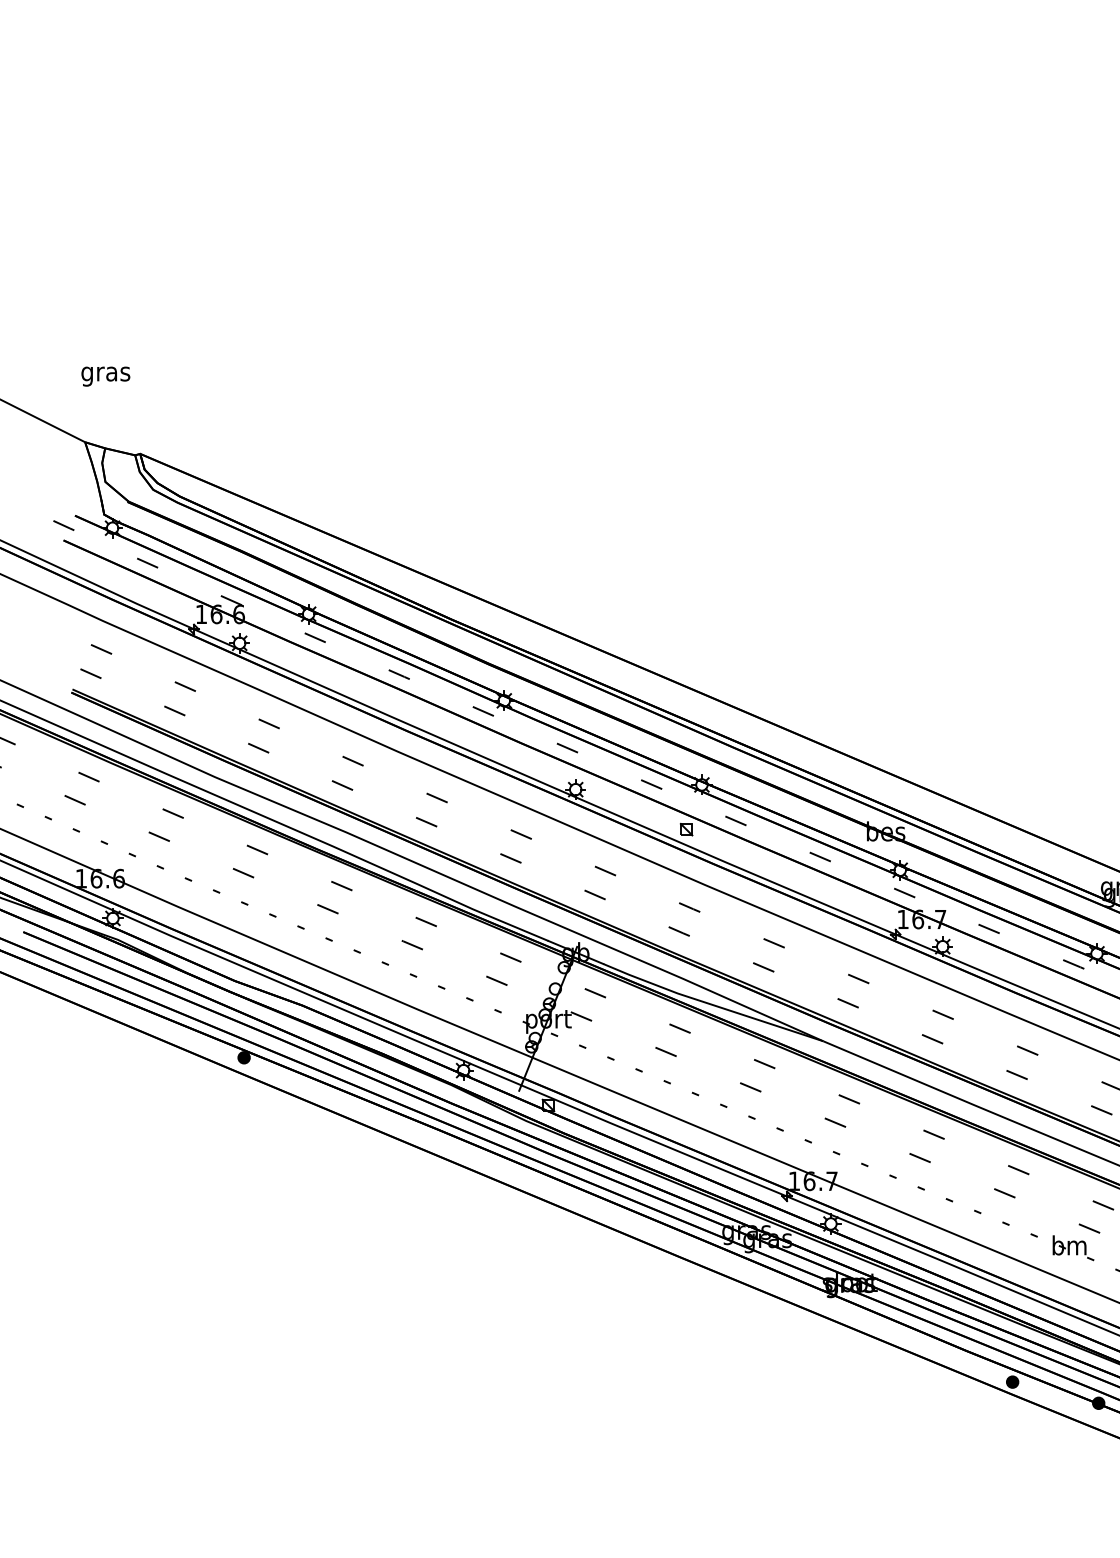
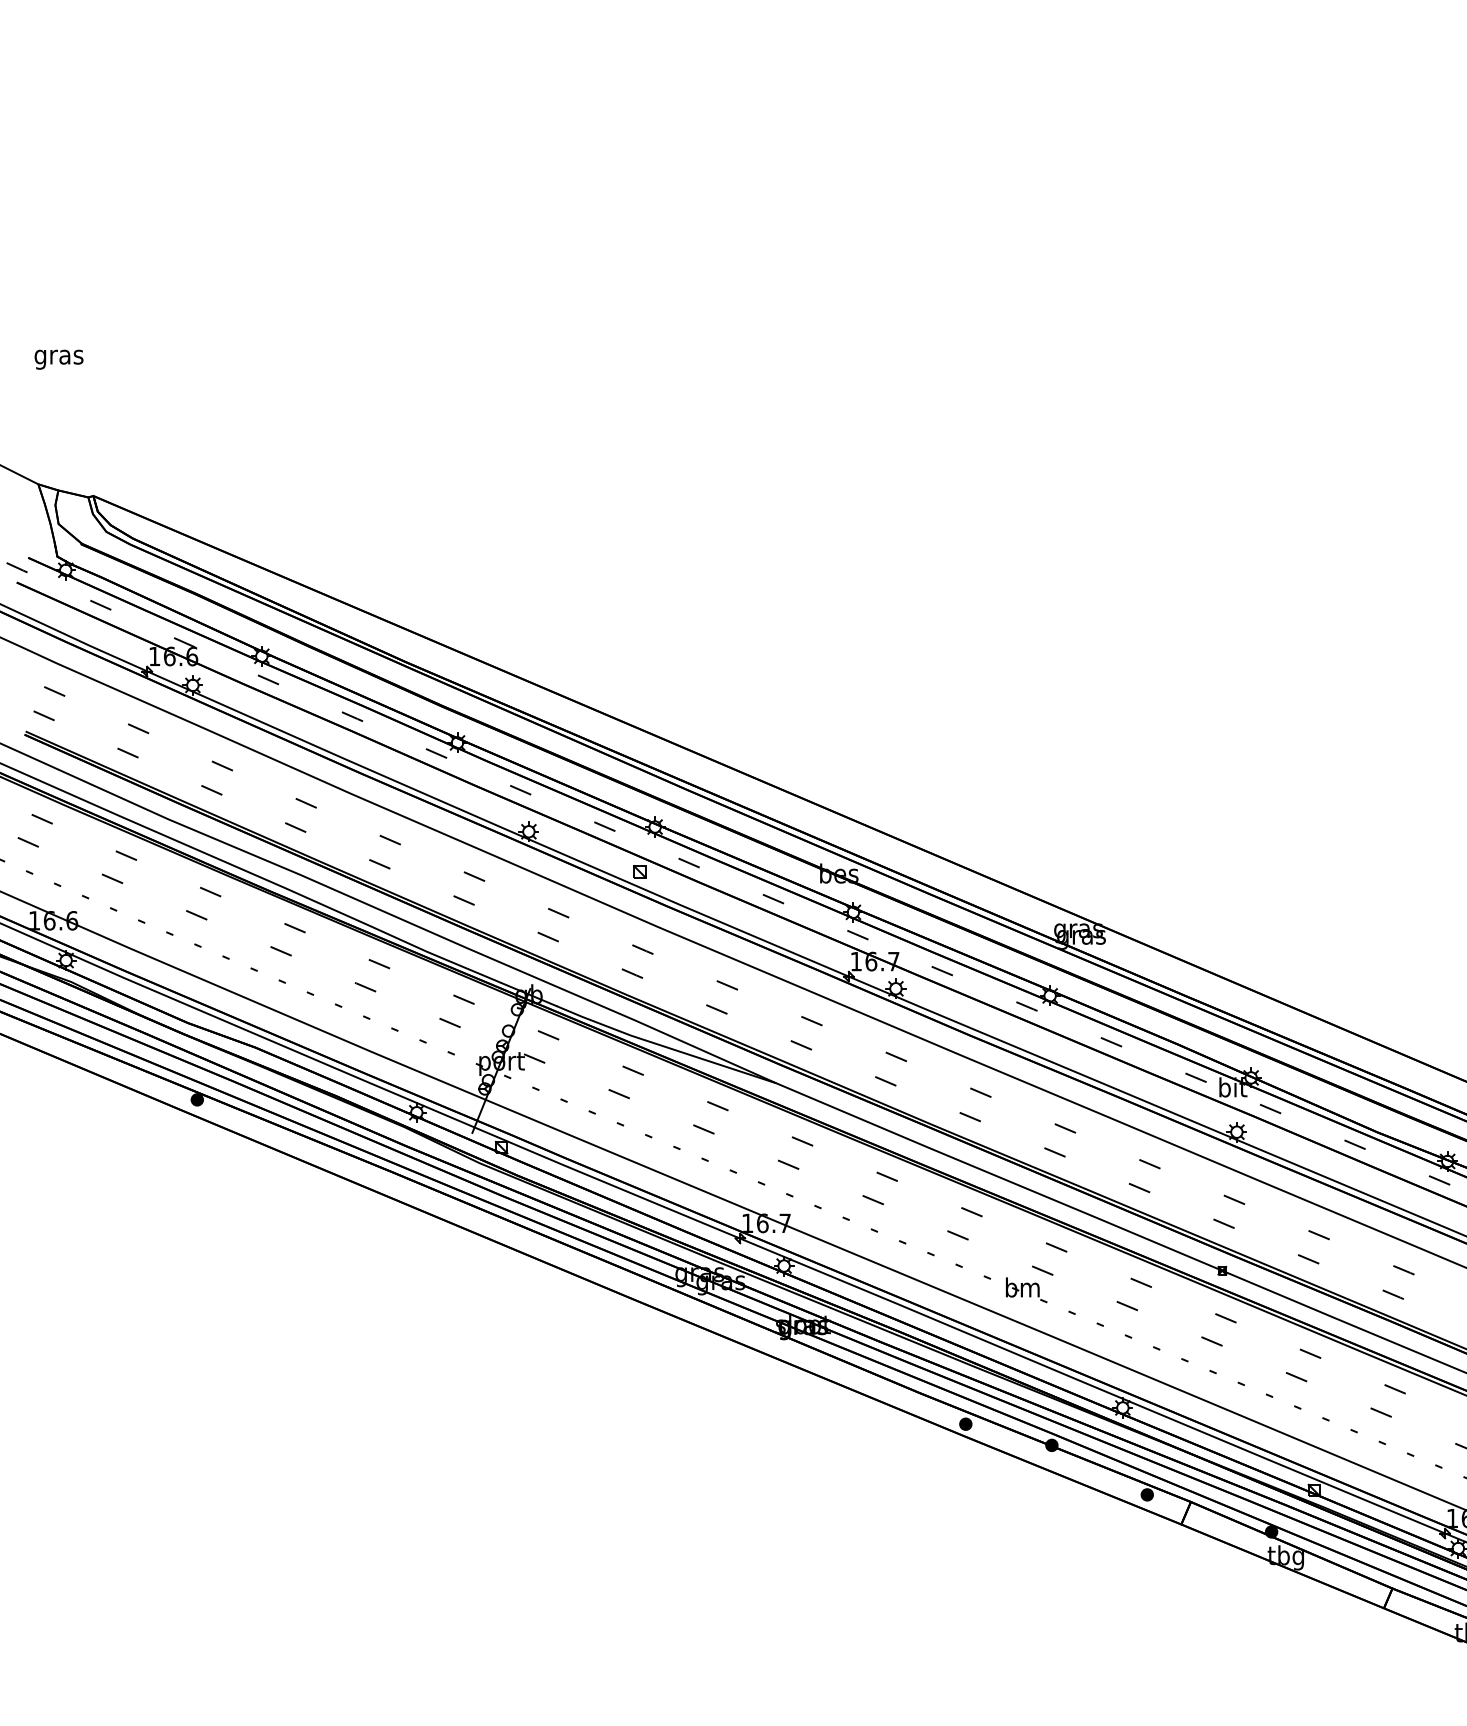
text: (105, 376) -> (58, 359), moved

